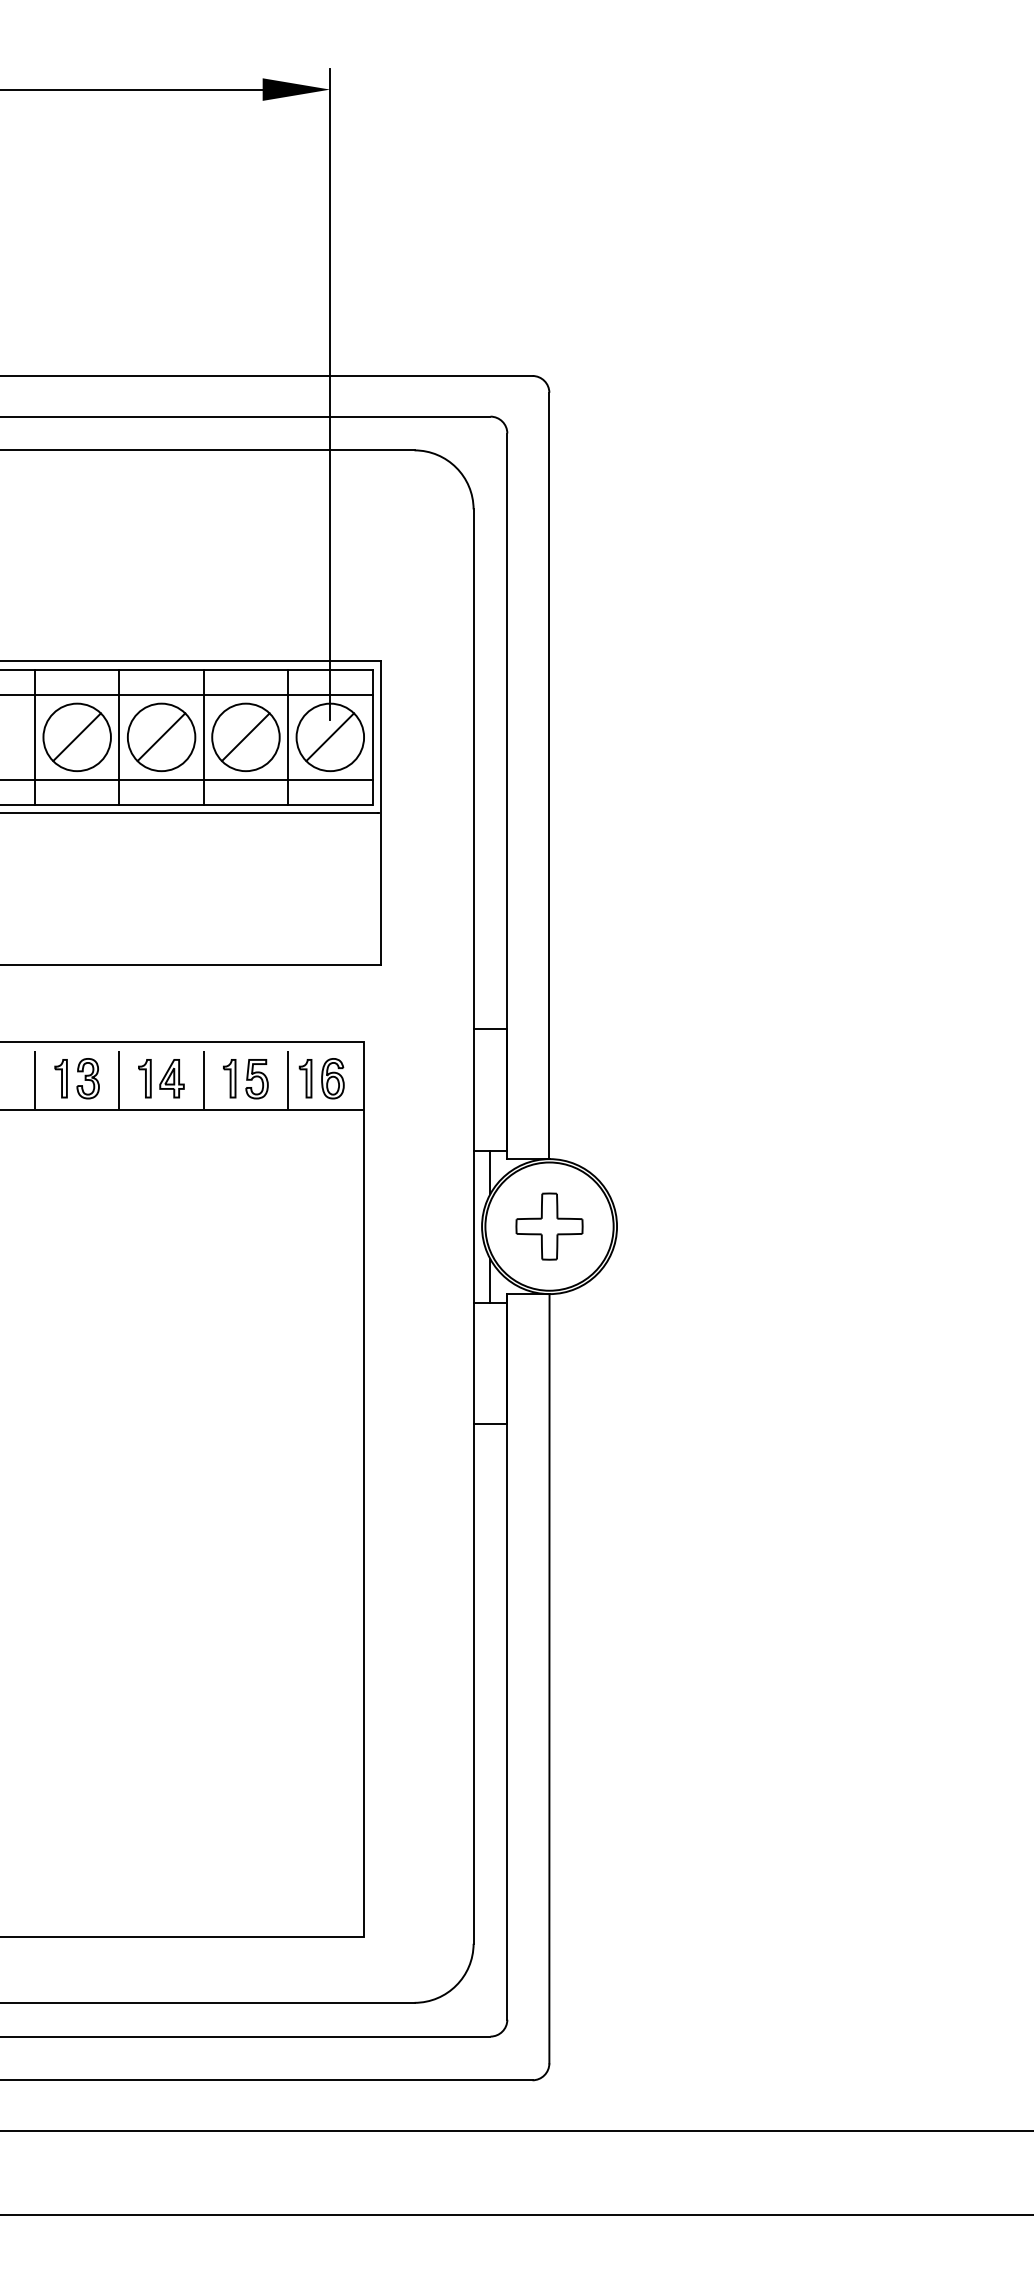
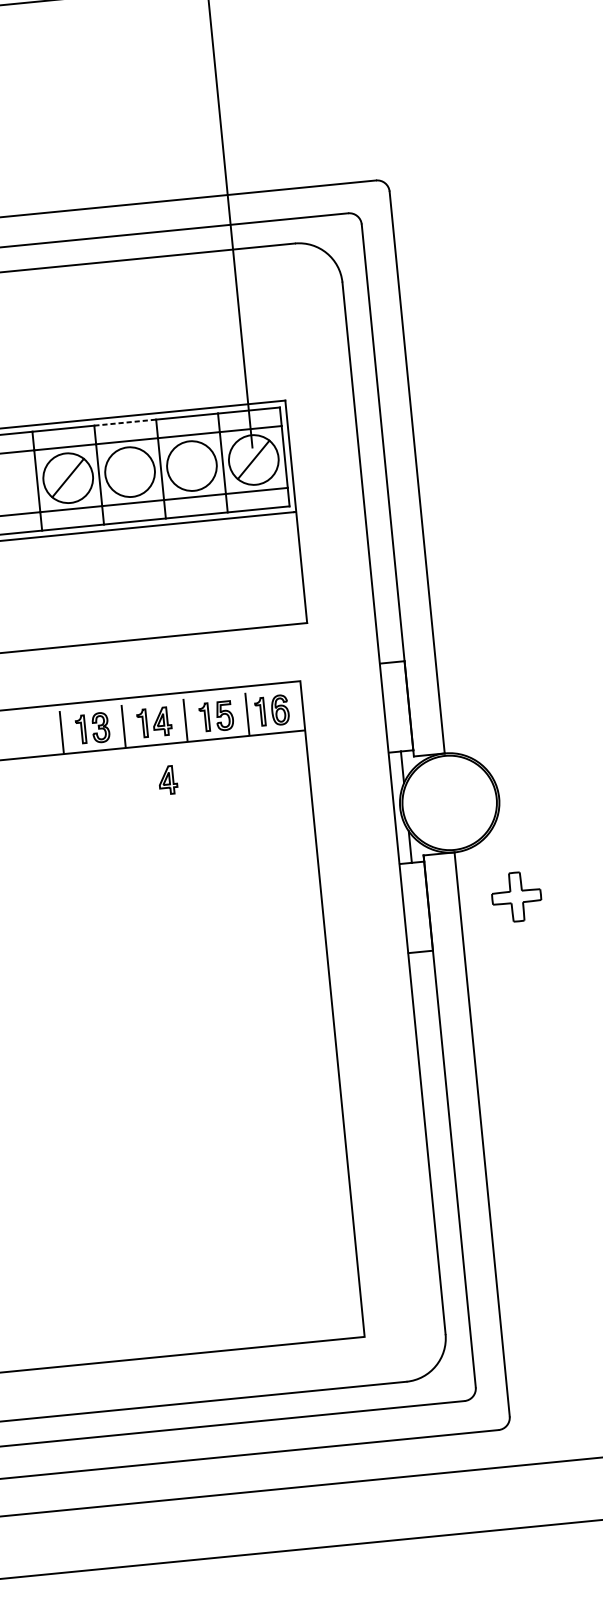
line: (162, 669) -> (125, 422), solid -> dashed
line: (161, 737) -> (130, 472), removed
line: (245, 737) -> (191, 466), removed
part: (171, 1158) -> (167, 780), added
part: (549, 1226) -> (516, 896), moved

